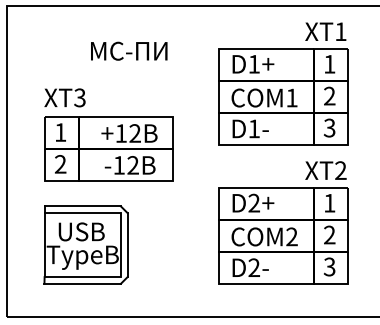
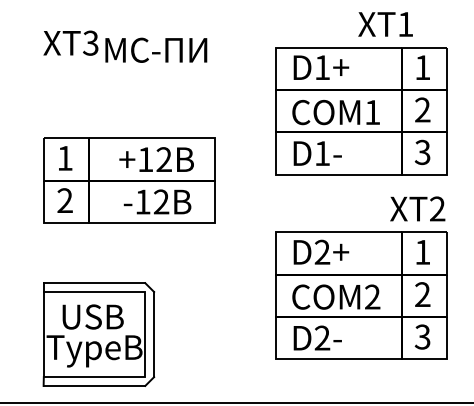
text: (325, 31) -> (385, 24), moved
text: (64, 97) -> (70, 42), moved
part: (85, 244) -> (98, 333), moved

